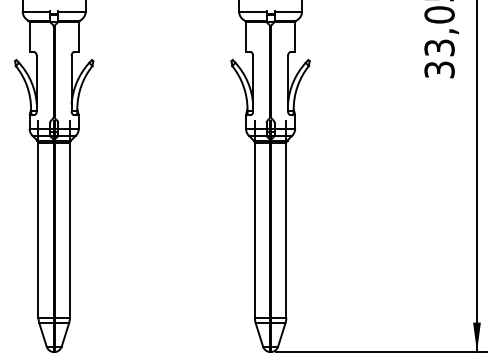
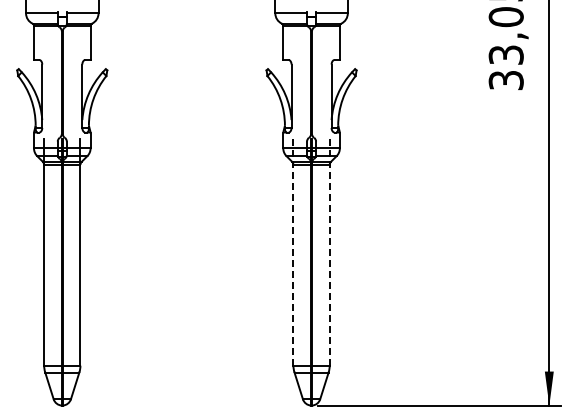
line: (254, 218) -> (293, 251), solid -> dashed
line: (286, 218) -> (329, 251), solid -> dashed

